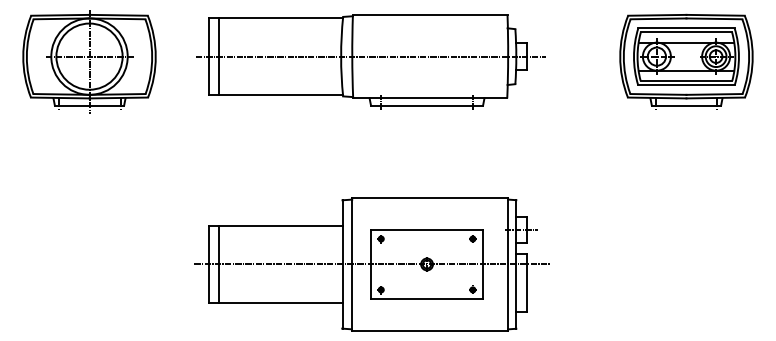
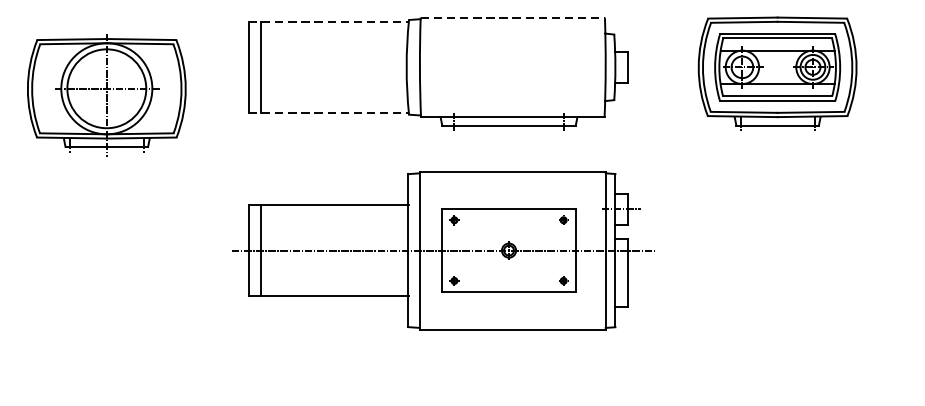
line: (430, 14) -> (513, 17), solid -> dashed
line: (276, 18) -> (329, 21), solid -> dashed
line: (370, 56) -> (441, 67), removed
part: (89, 61) -> (106, 94), moved
part: (686, 61) -> (777, 73), moved
line: (276, 94) -> (329, 112), solid -> dashed
part: (371, 264) -> (442, 250), moved

